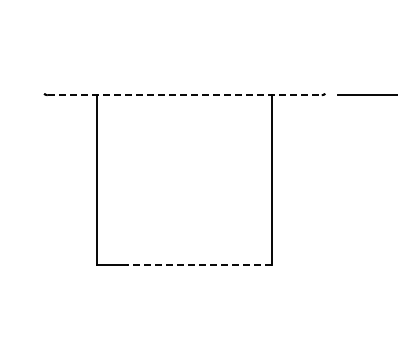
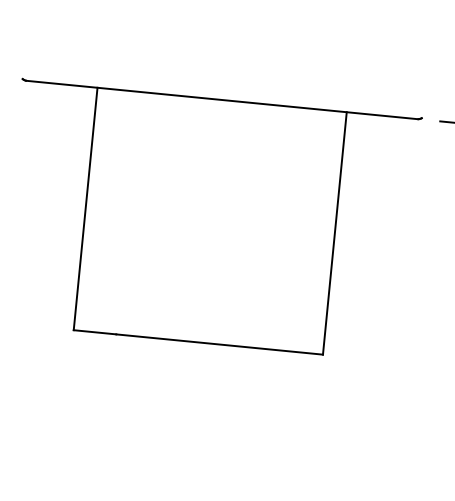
line: (185, 95) -> (223, 100), dashed -> solid
line: (199, 265) -> (219, 344), dashed -> solid

